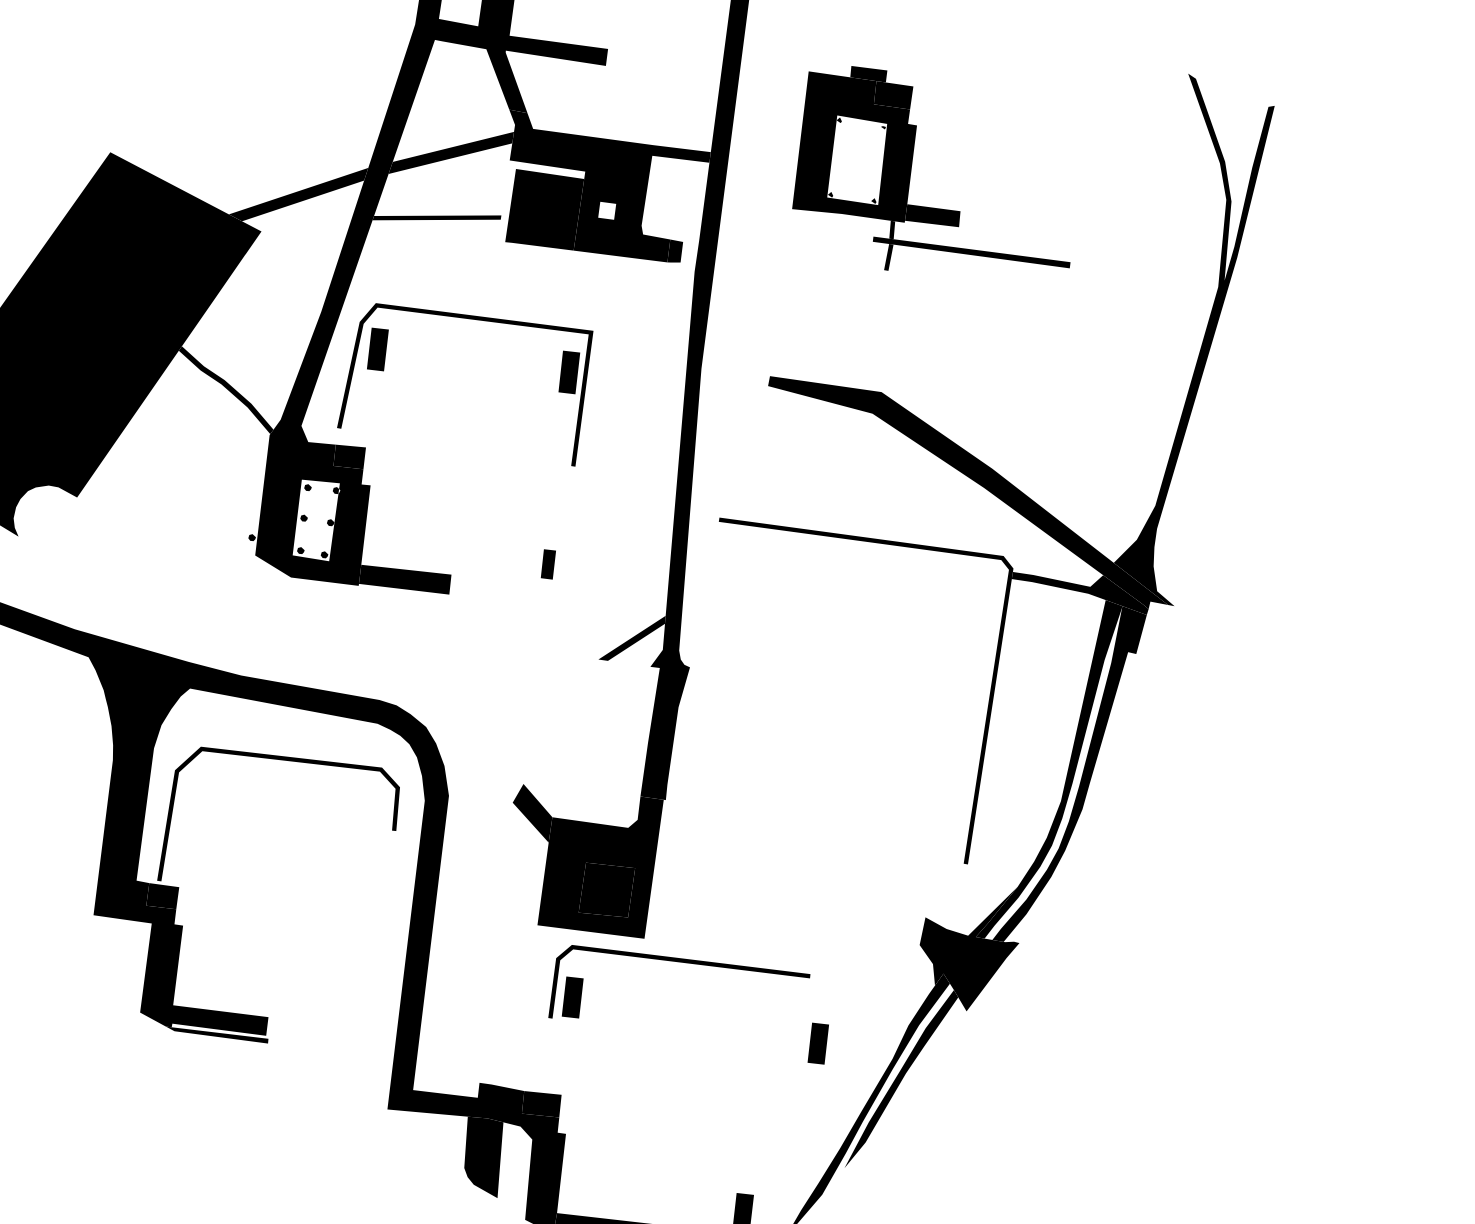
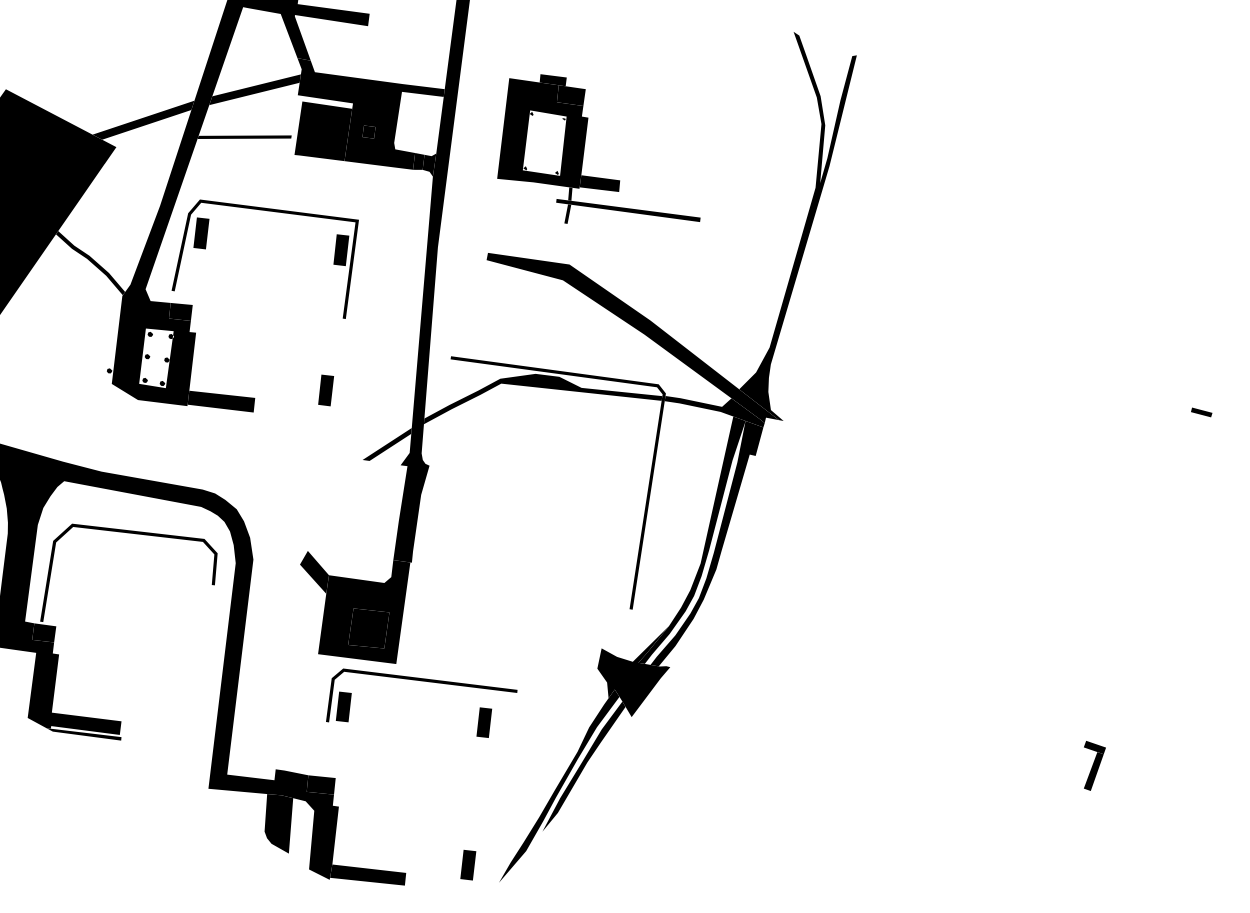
part: (912, 162) -> (585, 144), moved
fill: (606, 210) -> (368, 131), added
fill: (689, 255) -> (429, 164), added
part: (547, 564) -> (325, 390), size x1.43
fill: (844, 575) -> (542, 398), added
part: (818, 1043) -> (484, 722), moved

